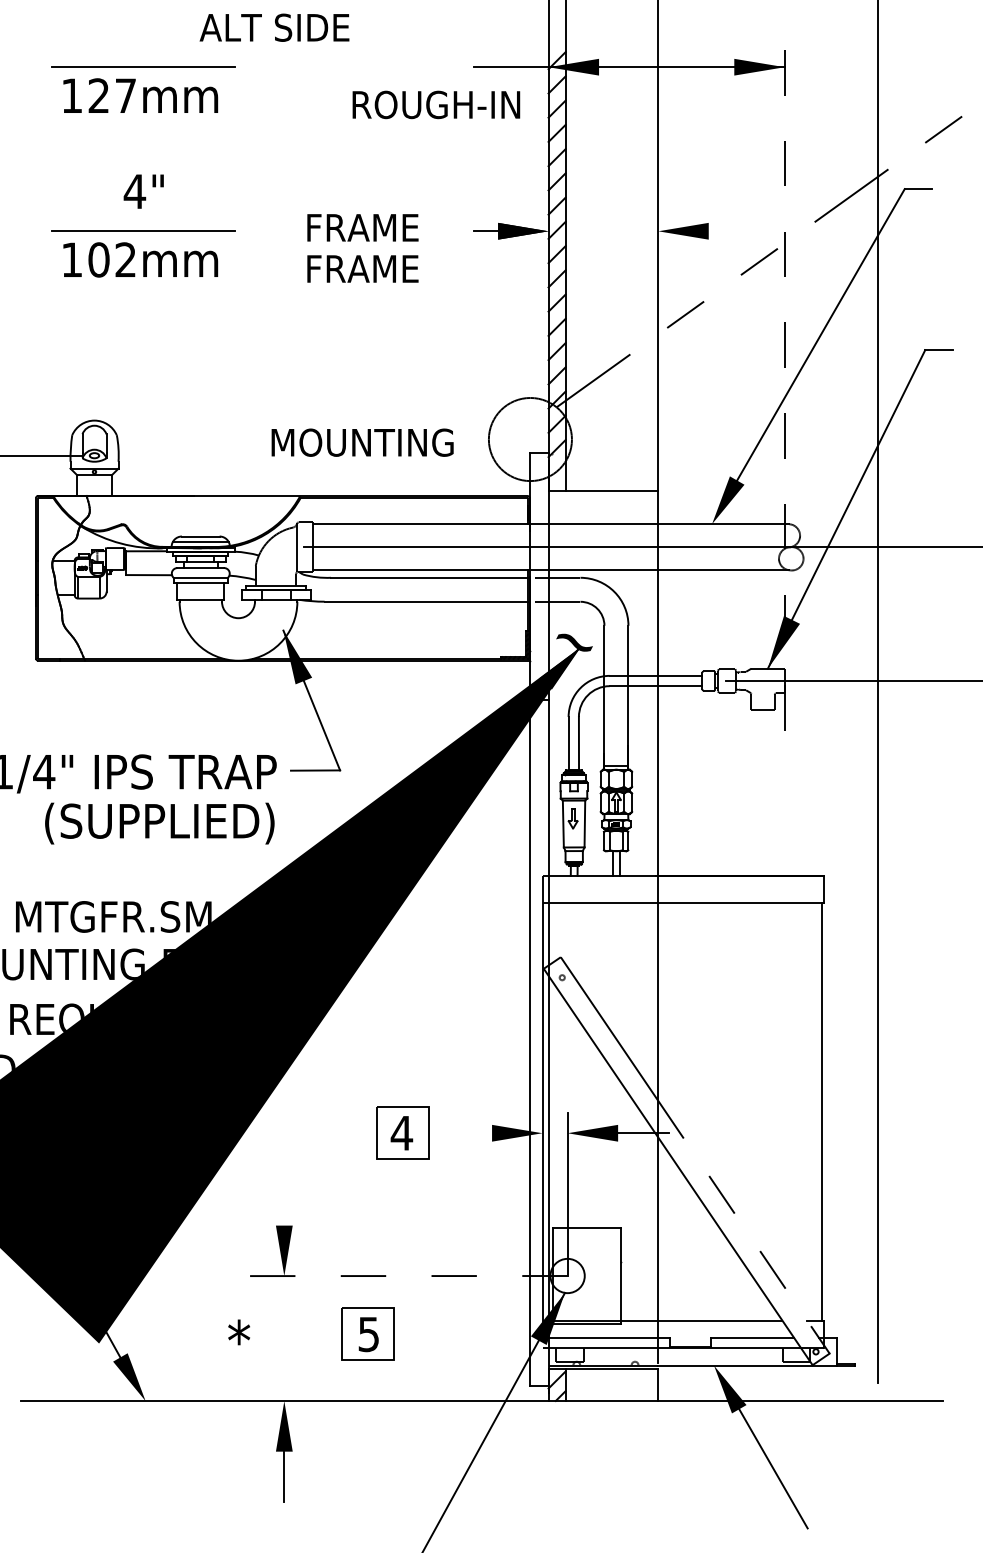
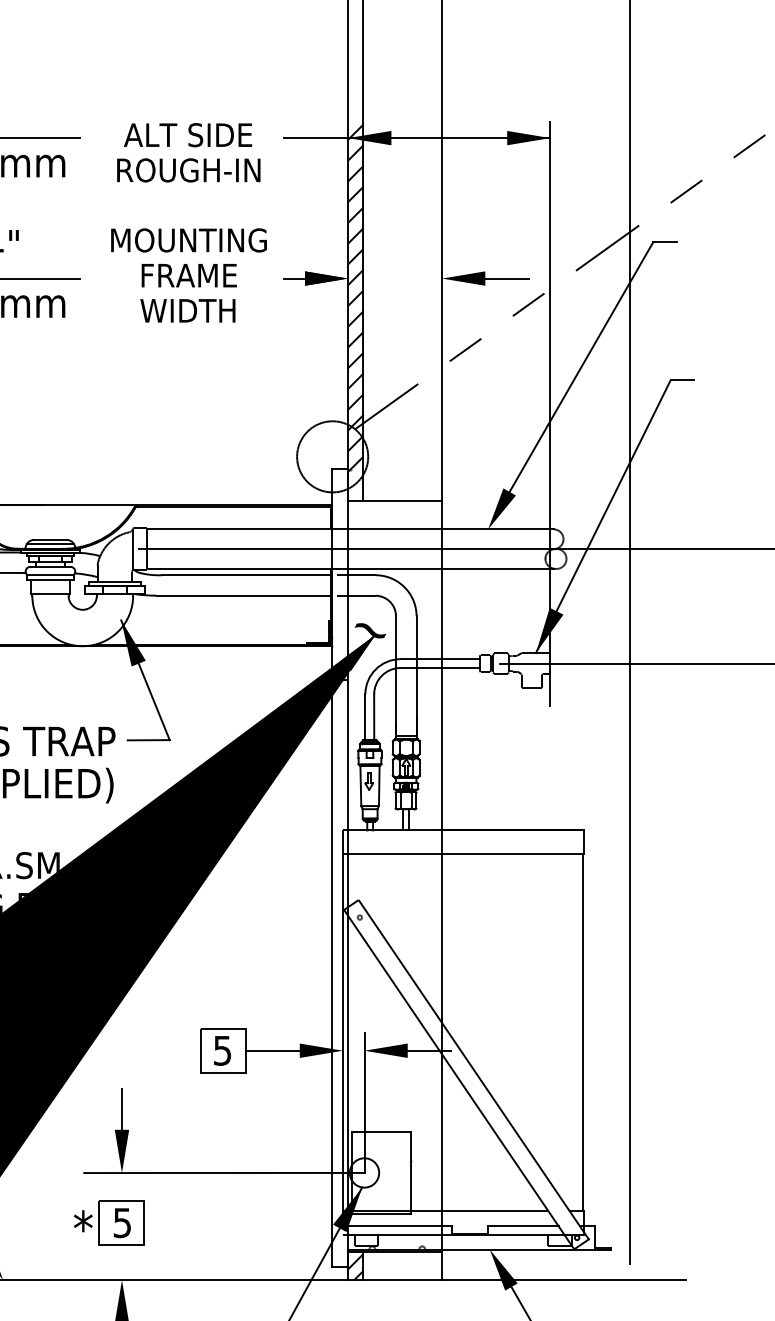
text: (274, 27) -> (188, 134), moved
text: (436, 104) -> (188, 170), moved
line: (733, 231) -> (506, 278), added
text: (361, 268) -> (188, 310), FRAME -> WIDTH
line: (784, 388) -> (550, 413), dashed -> solid
text: (362, 442) -> (188, 240), moved
text: (401, 1133) -> (222, 1050), 4 -> 5
line: (460, 1133) -> (272, 1050), added
line: (284, 1201) -> (122, 1109), added
line: (743, 1227) -> (515, 1131), dashed -> solid
line: (403, 1276) -> (224, 1173), dashed -> solid
part: (367, 1333) -> (121, 1222), moved

